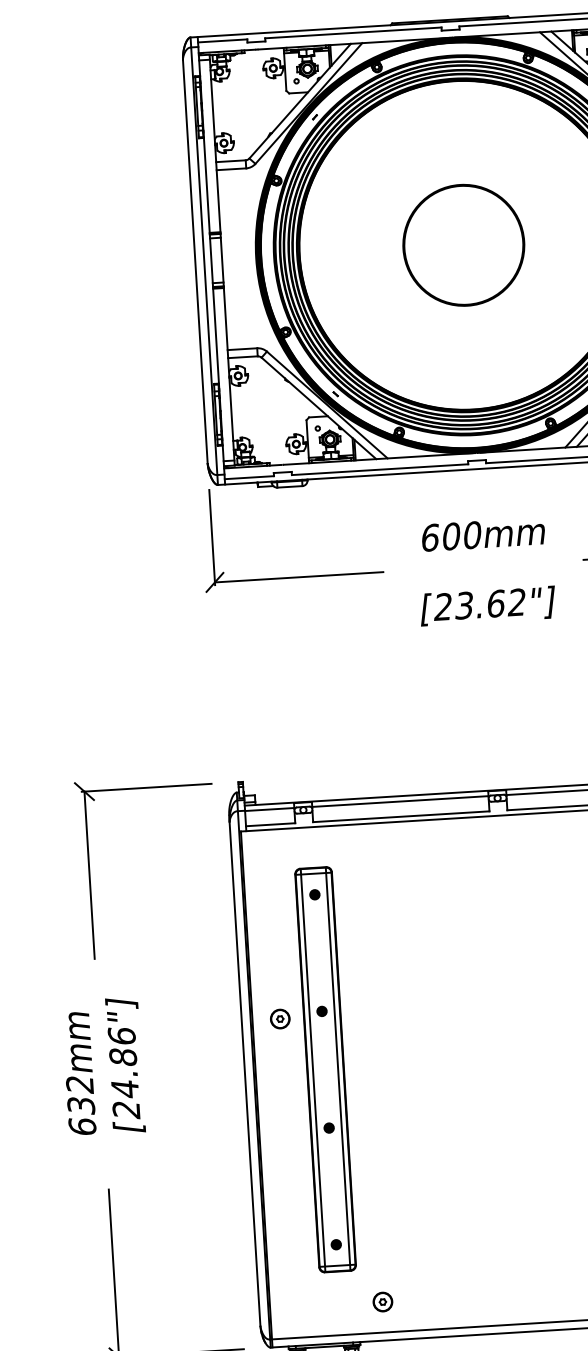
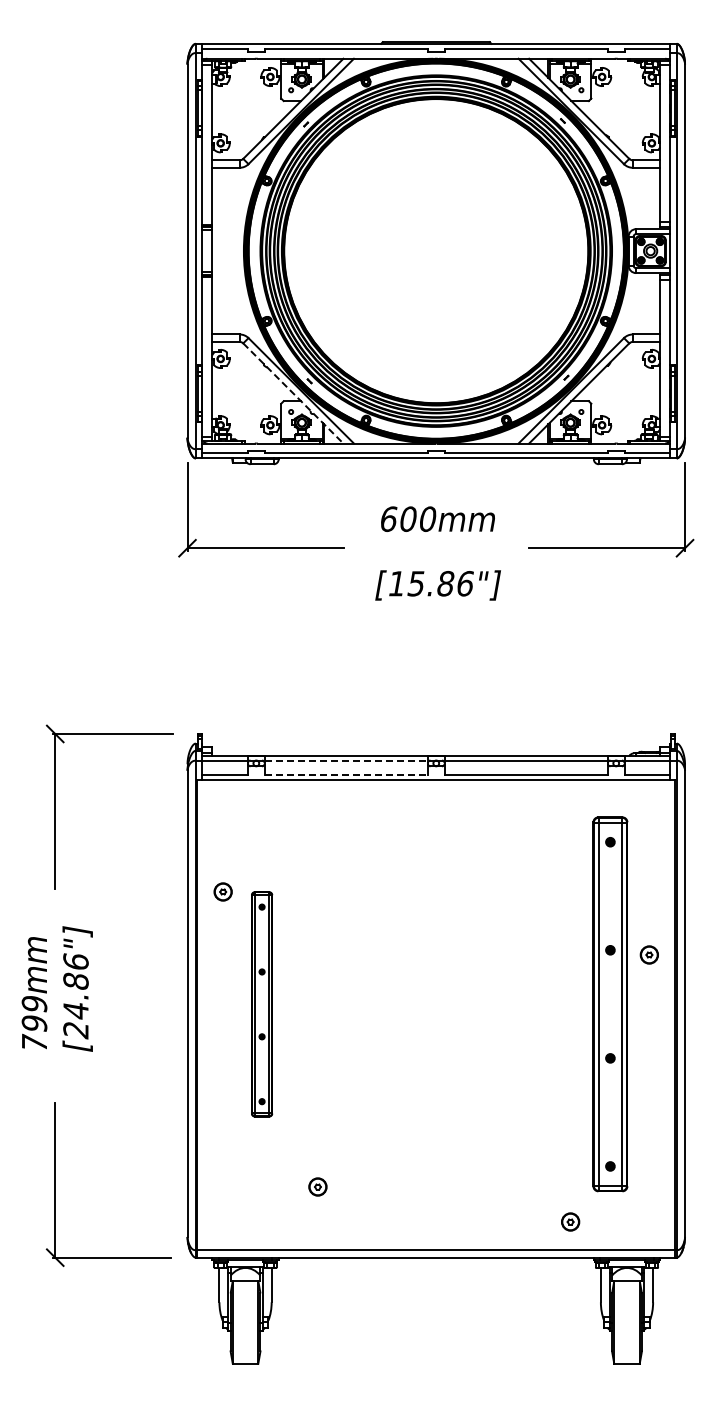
part: (464, 244) -> (436, 250), removed
line: (319, 408) -> (293, 393), solid -> dashed
text: (479, 604) -> (430, 583), [23.62"] -> [15.86"]
line: (400, 801) -> (346, 760), solid -> dashed
line: (401, 817) -> (346, 775), solid -> dashed
part: (279, 1018) -> (222, 891), moved
part: (324, 1069) -> (261, 1004), size x0.6
text: (81, 1105) -> (34, 1023), 632mm -> 799mm
part: (382, 1301) -> (317, 1186), moved

